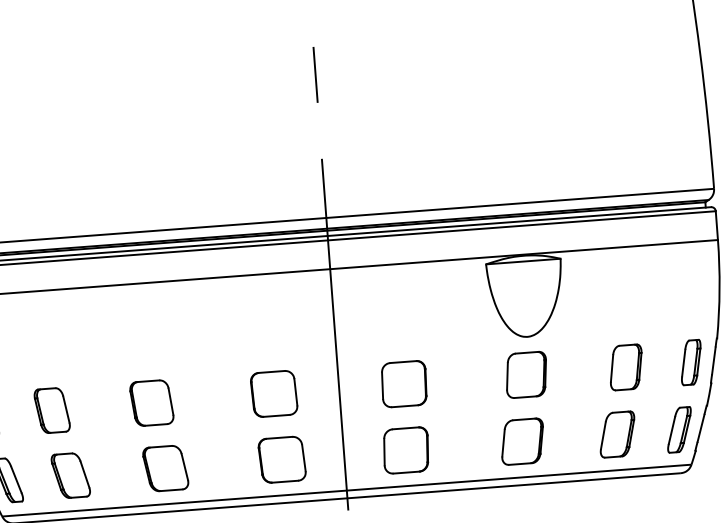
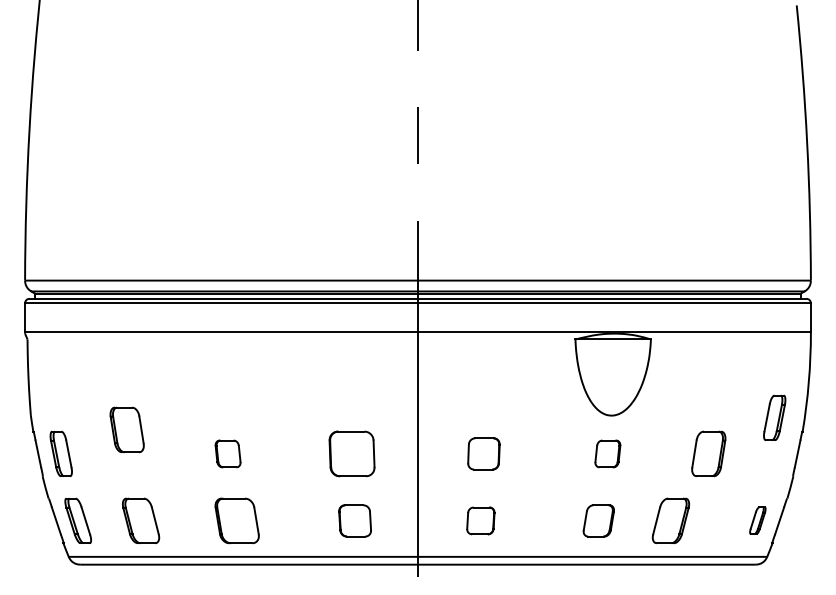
part: (690, 362) -> (774, 417), moved
part: (526, 374) -> (607, 453), size x0.6
part: (403, 383) -> (483, 453), size x0.7
part: (151, 402) -> (227, 453), size x0.6
part: (51, 410) -> (126, 429), moved
part: (679, 429) -> (757, 520), size x0.6
part: (617, 434) -> (670, 520), moved
part: (522, 441) -> (598, 520), size x0.7
part: (405, 450) -> (480, 520), size x0.6
part: (281, 459) -> (354, 520), size x0.7

